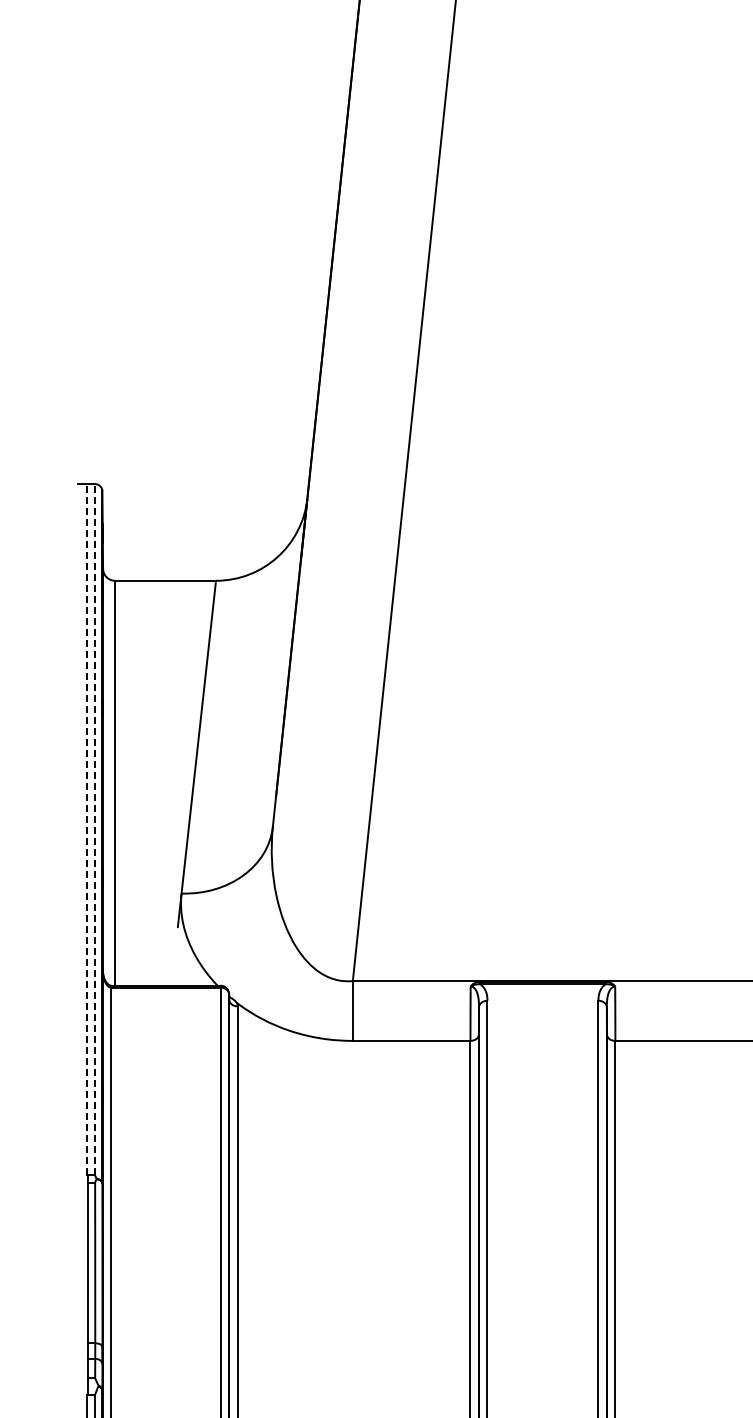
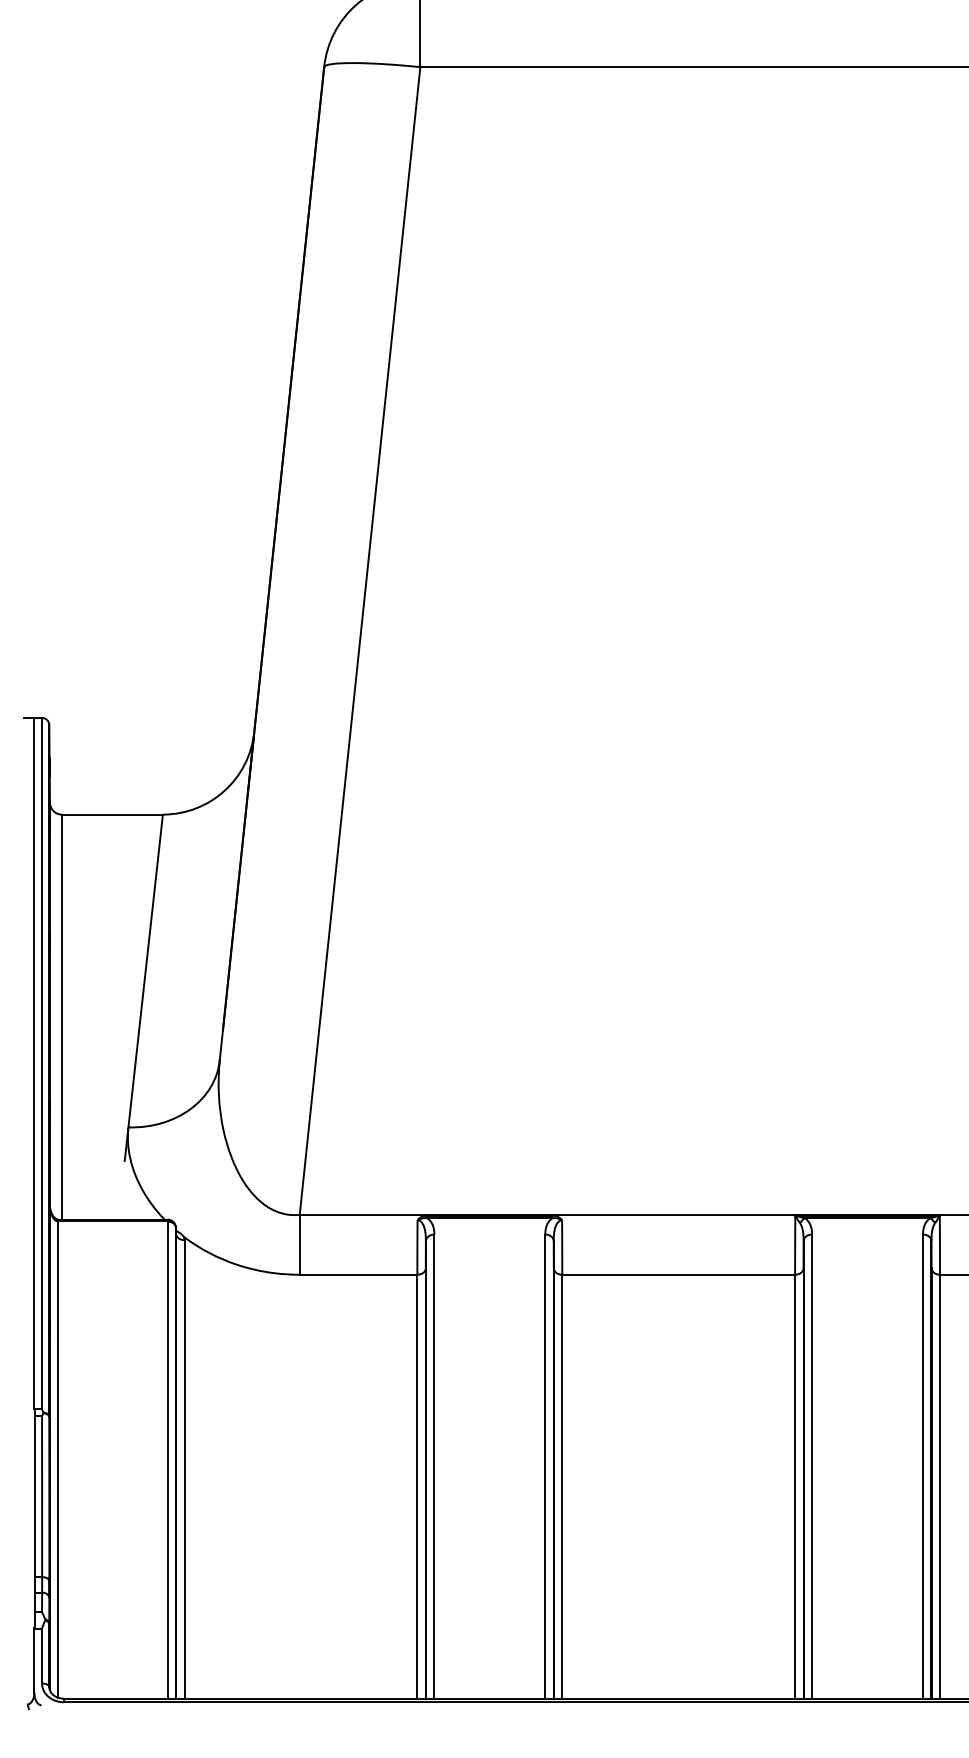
line: (87, 829) -> (34, 1063), dashed -> solid
line: (95, 829) -> (42, 1063), dashed -> solid

